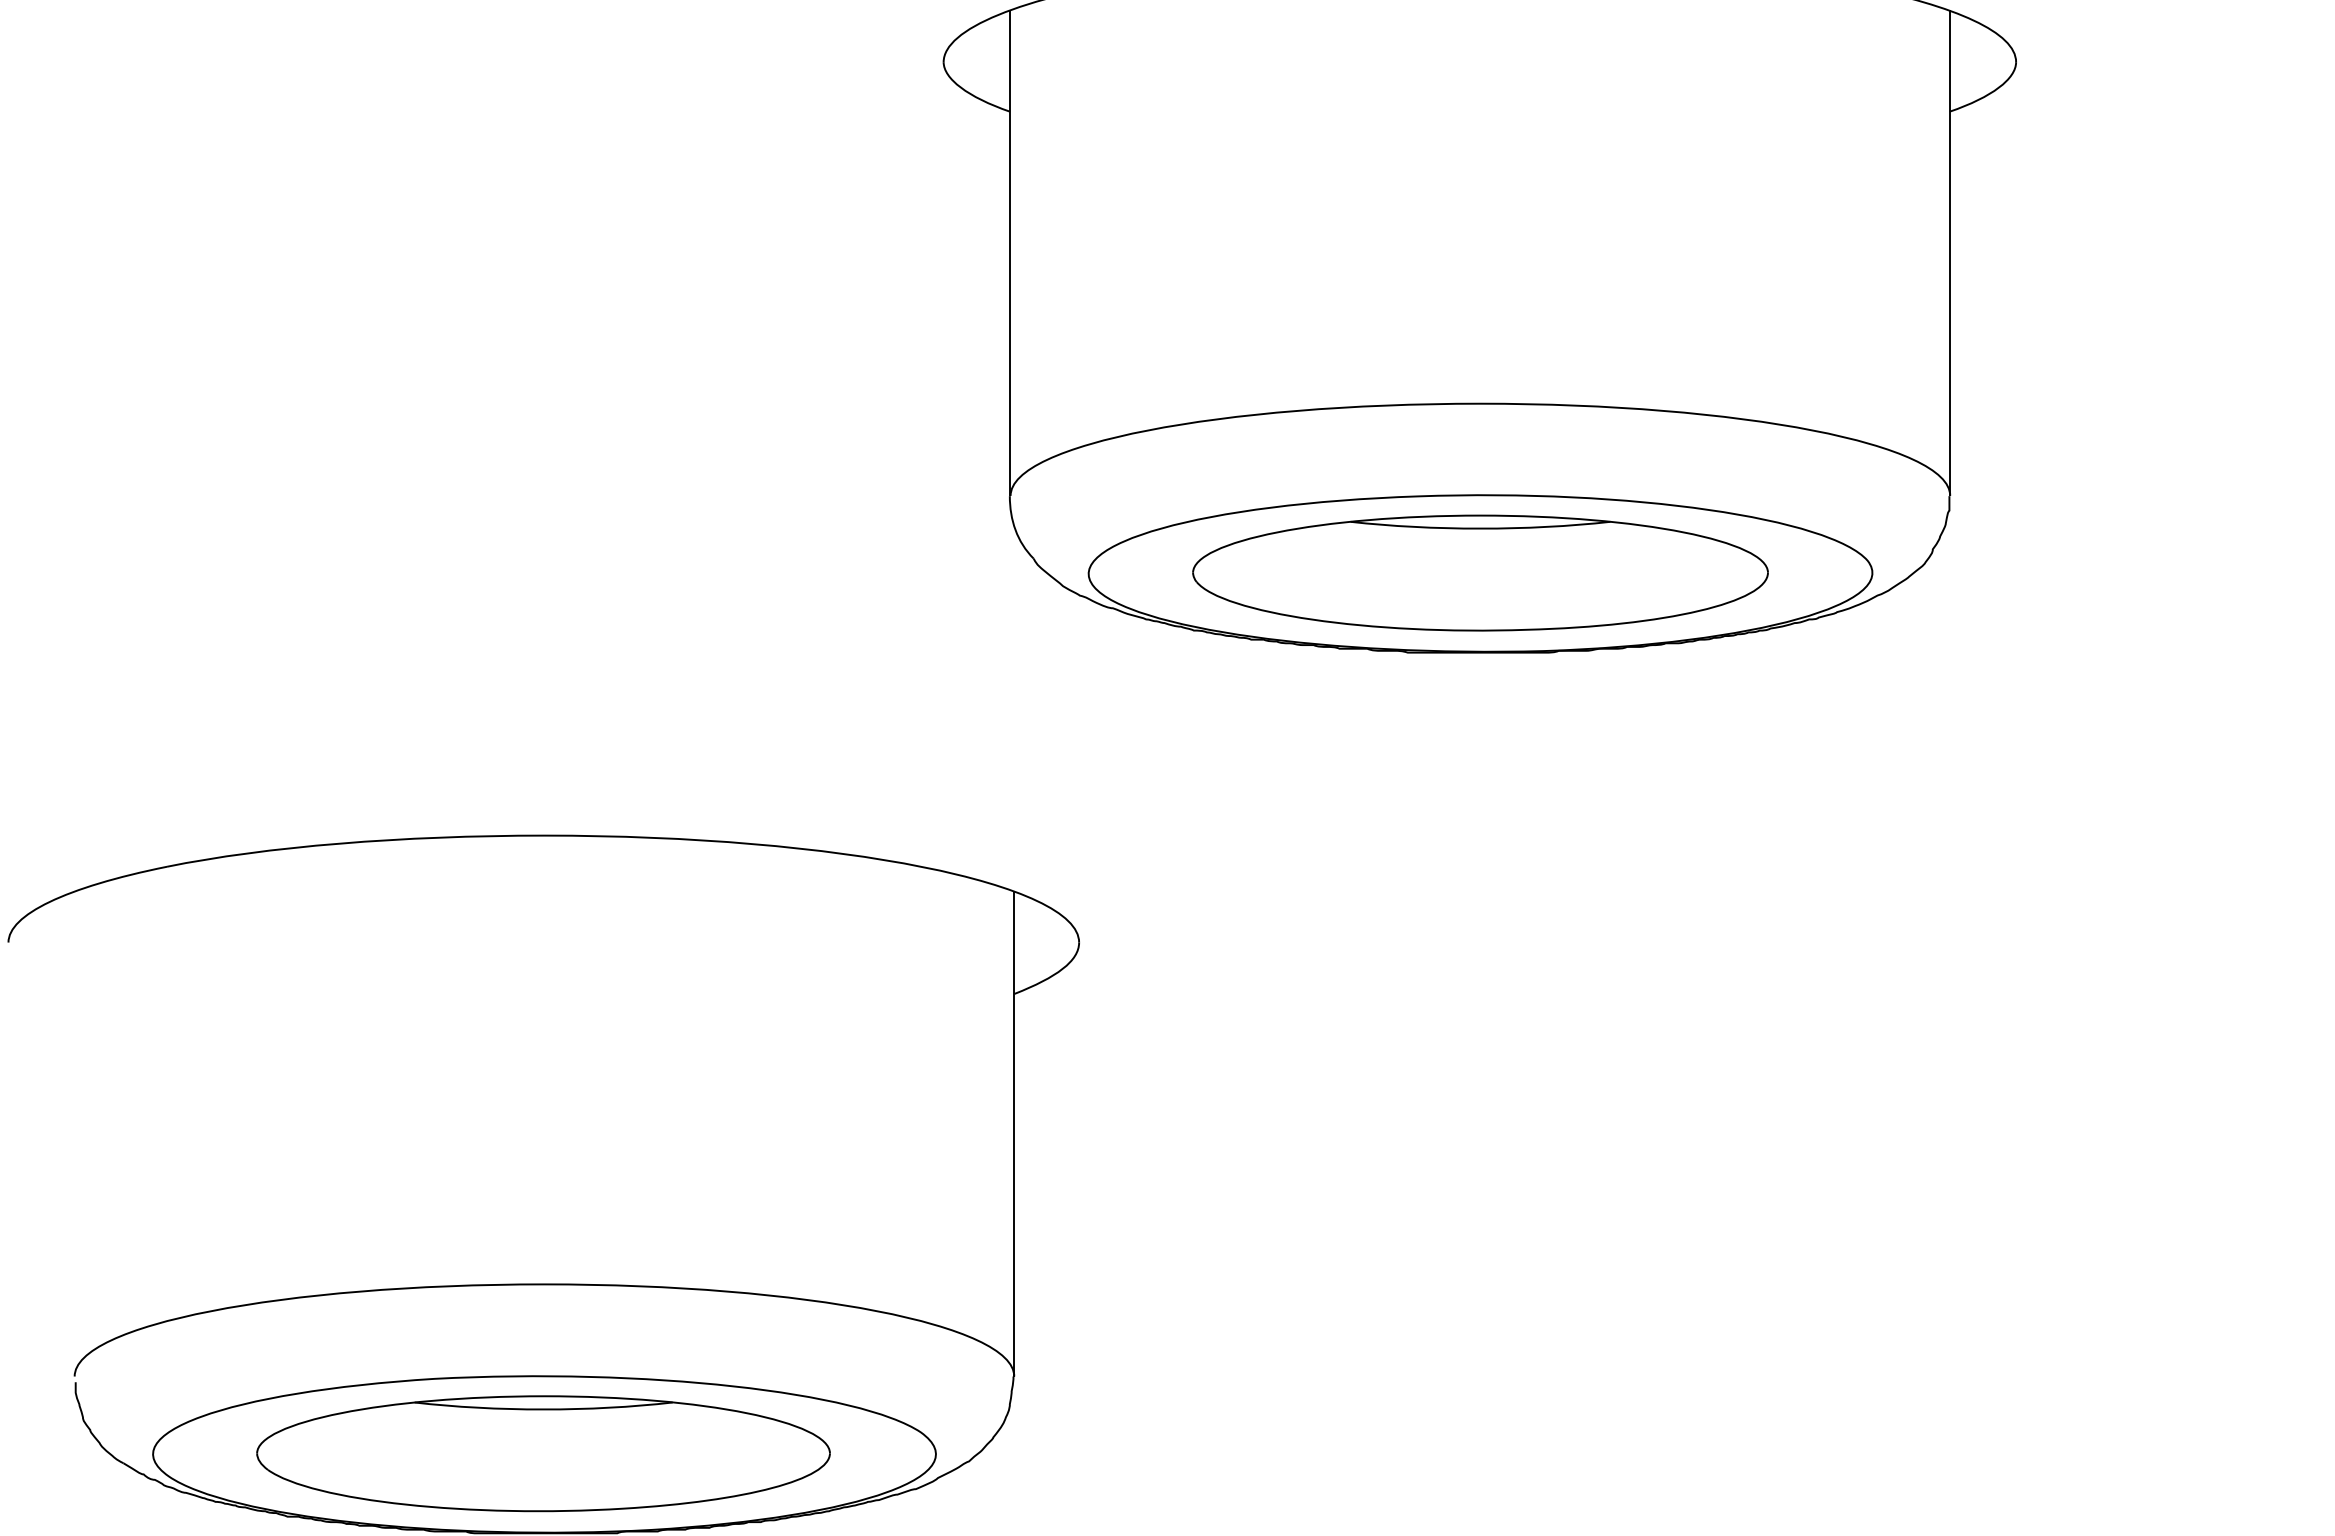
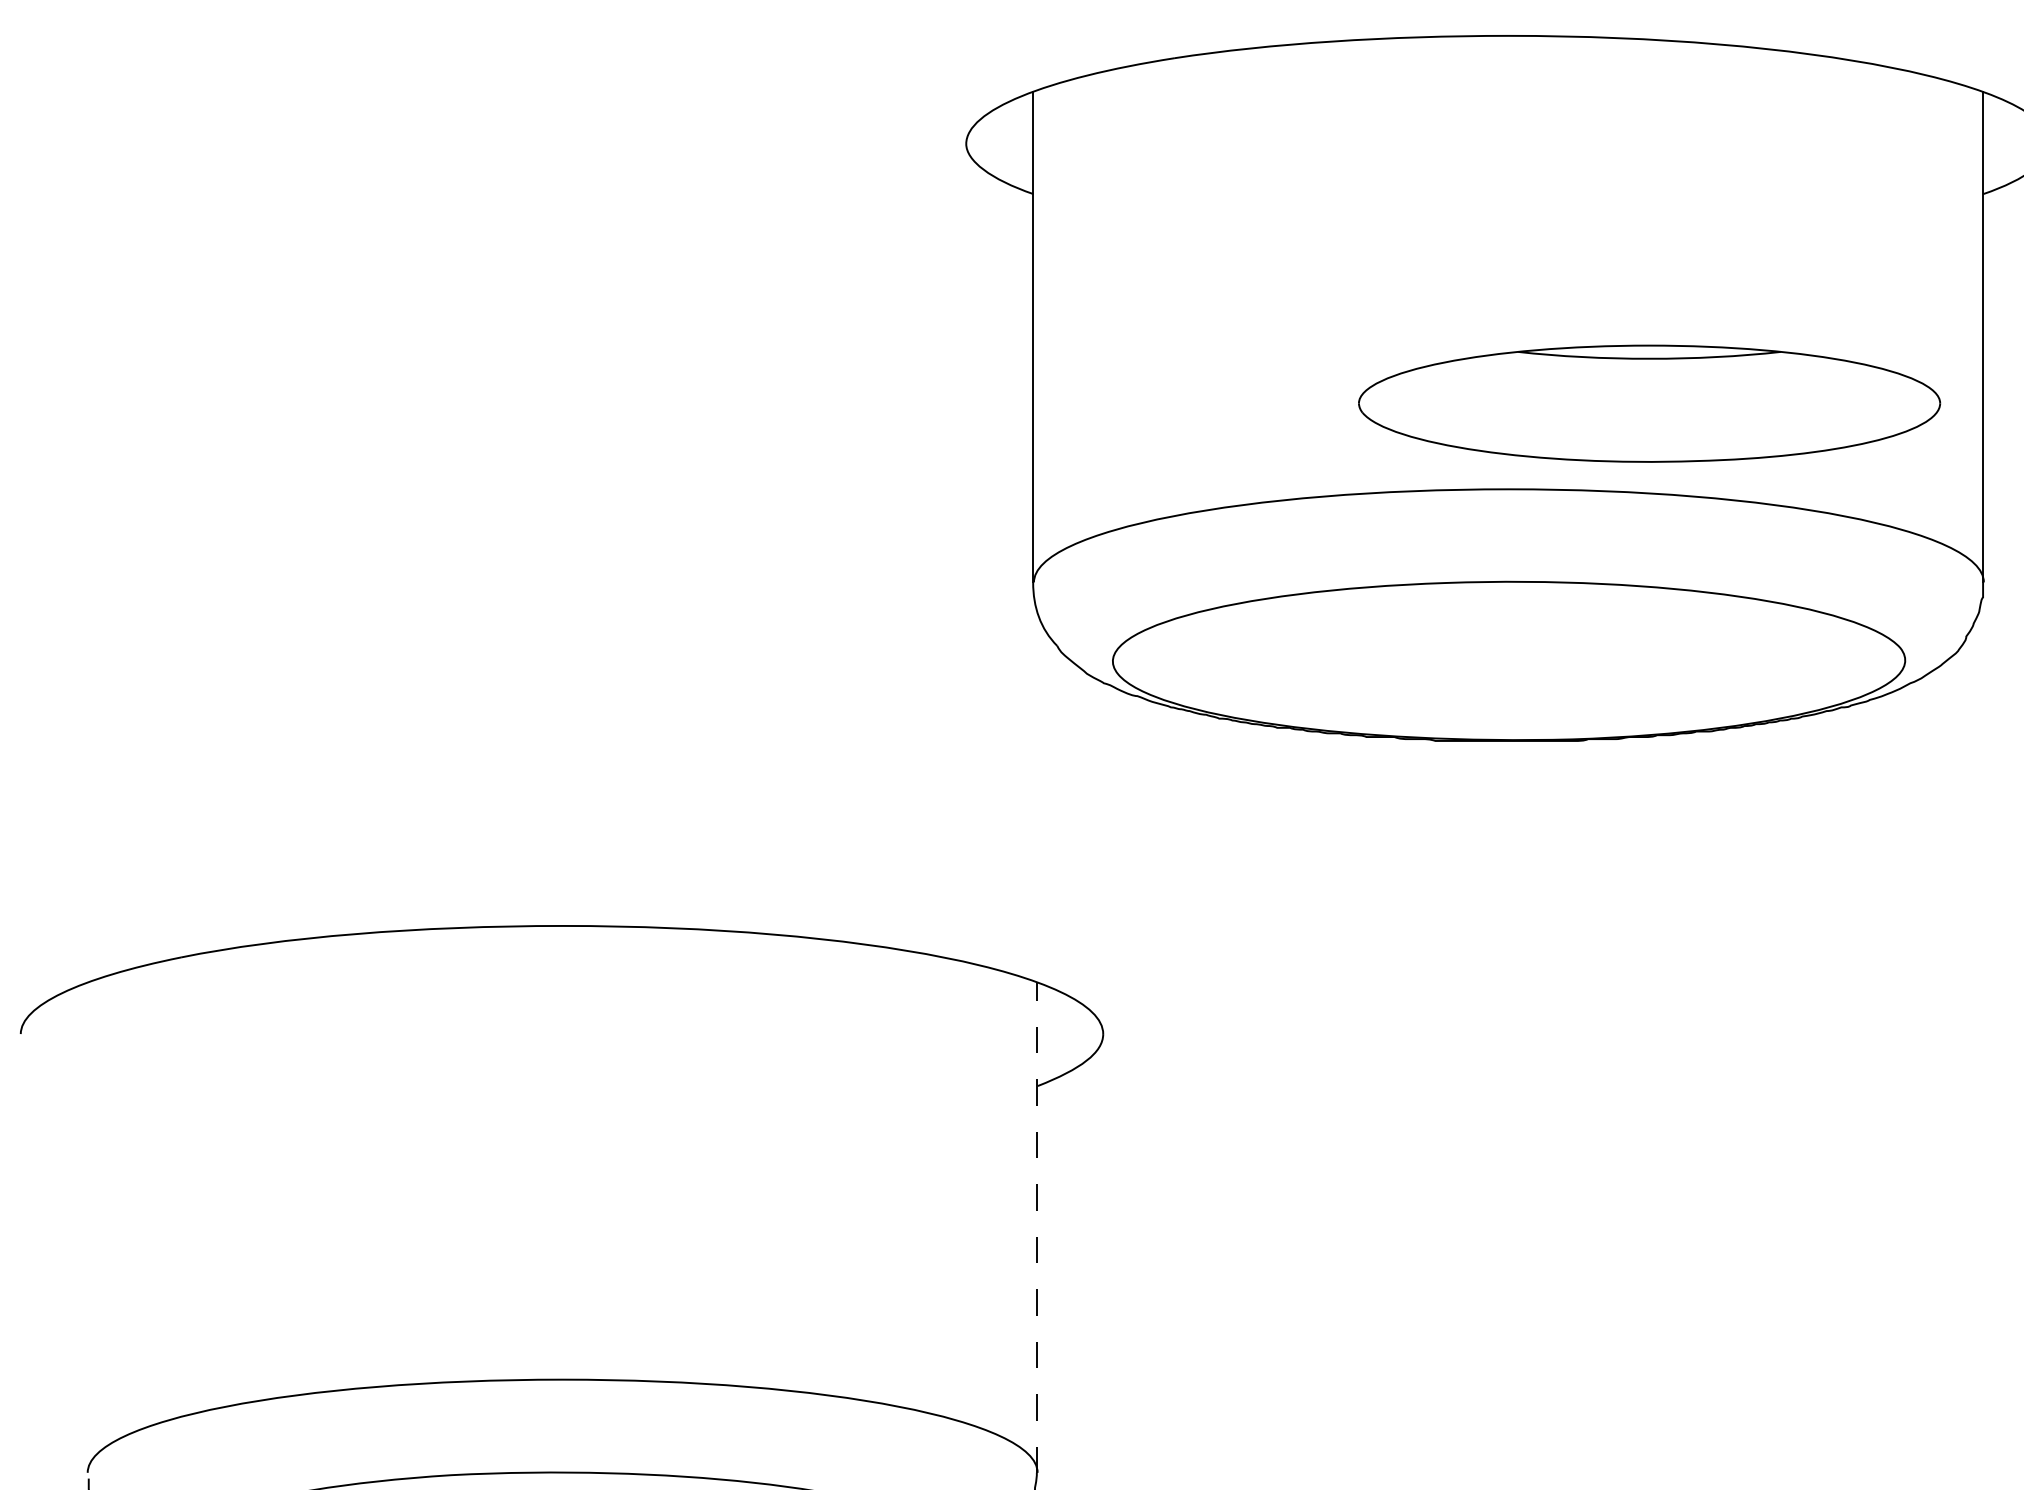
part: (1480, 572) -> (1649, 403), moved
line: (1013, 1134) -> (1036, 1228), solid -> dashed

